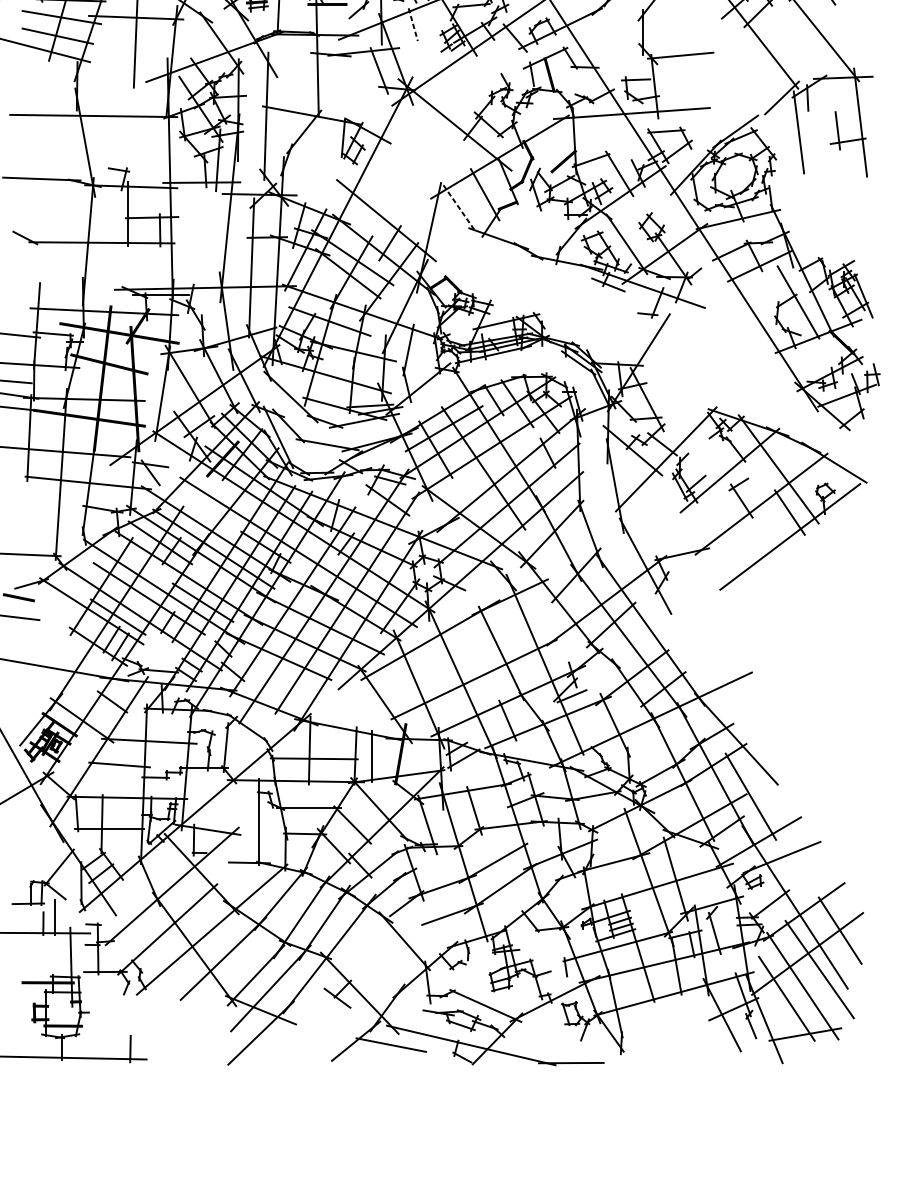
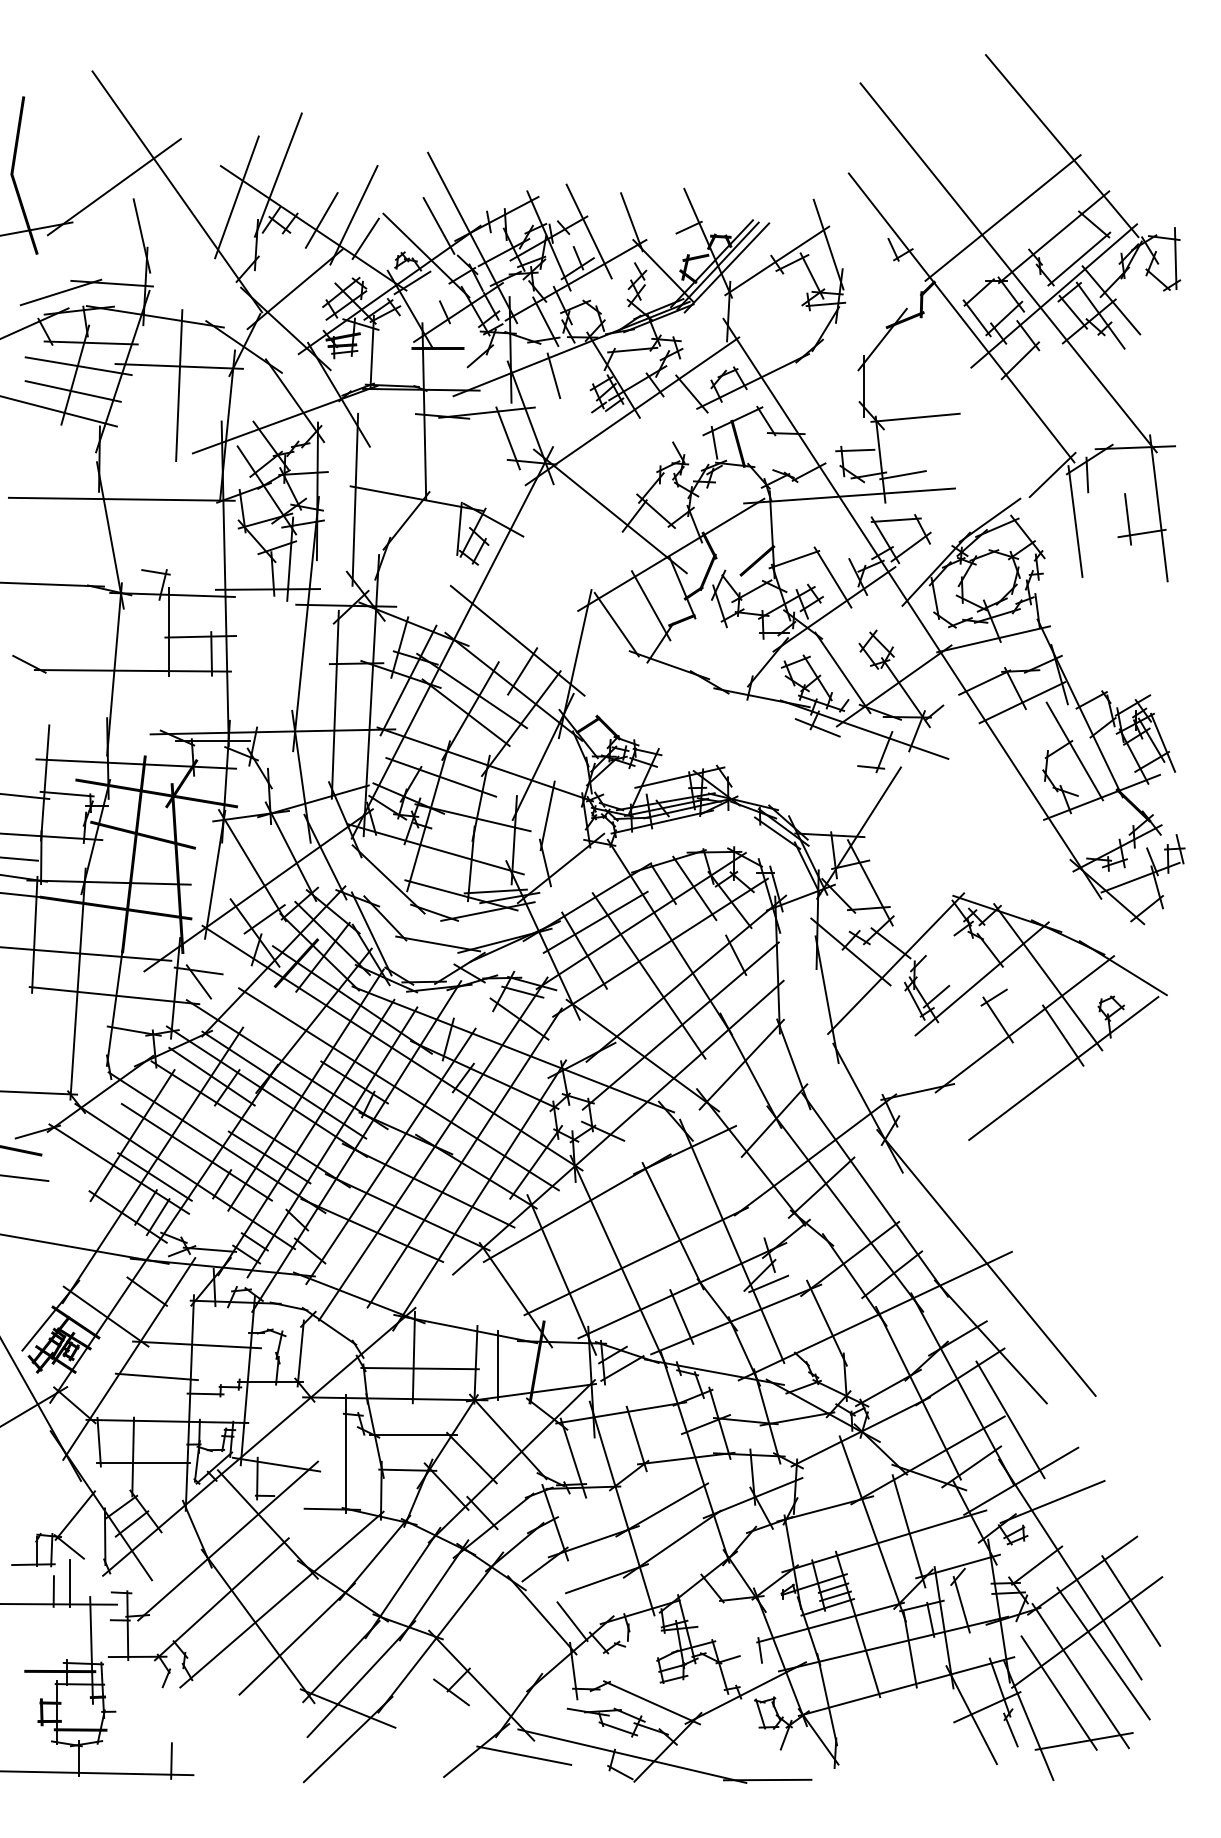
line: (413, 25) -> (554, 376), dashed -> solid
line: (671, 98) -> (902, 475), added
line: (459, 208) -> (616, 624), dashed -> solid
line: (733, 680) -> (986, 1262), added
line: (426, 945) -> (572, 1621), added

